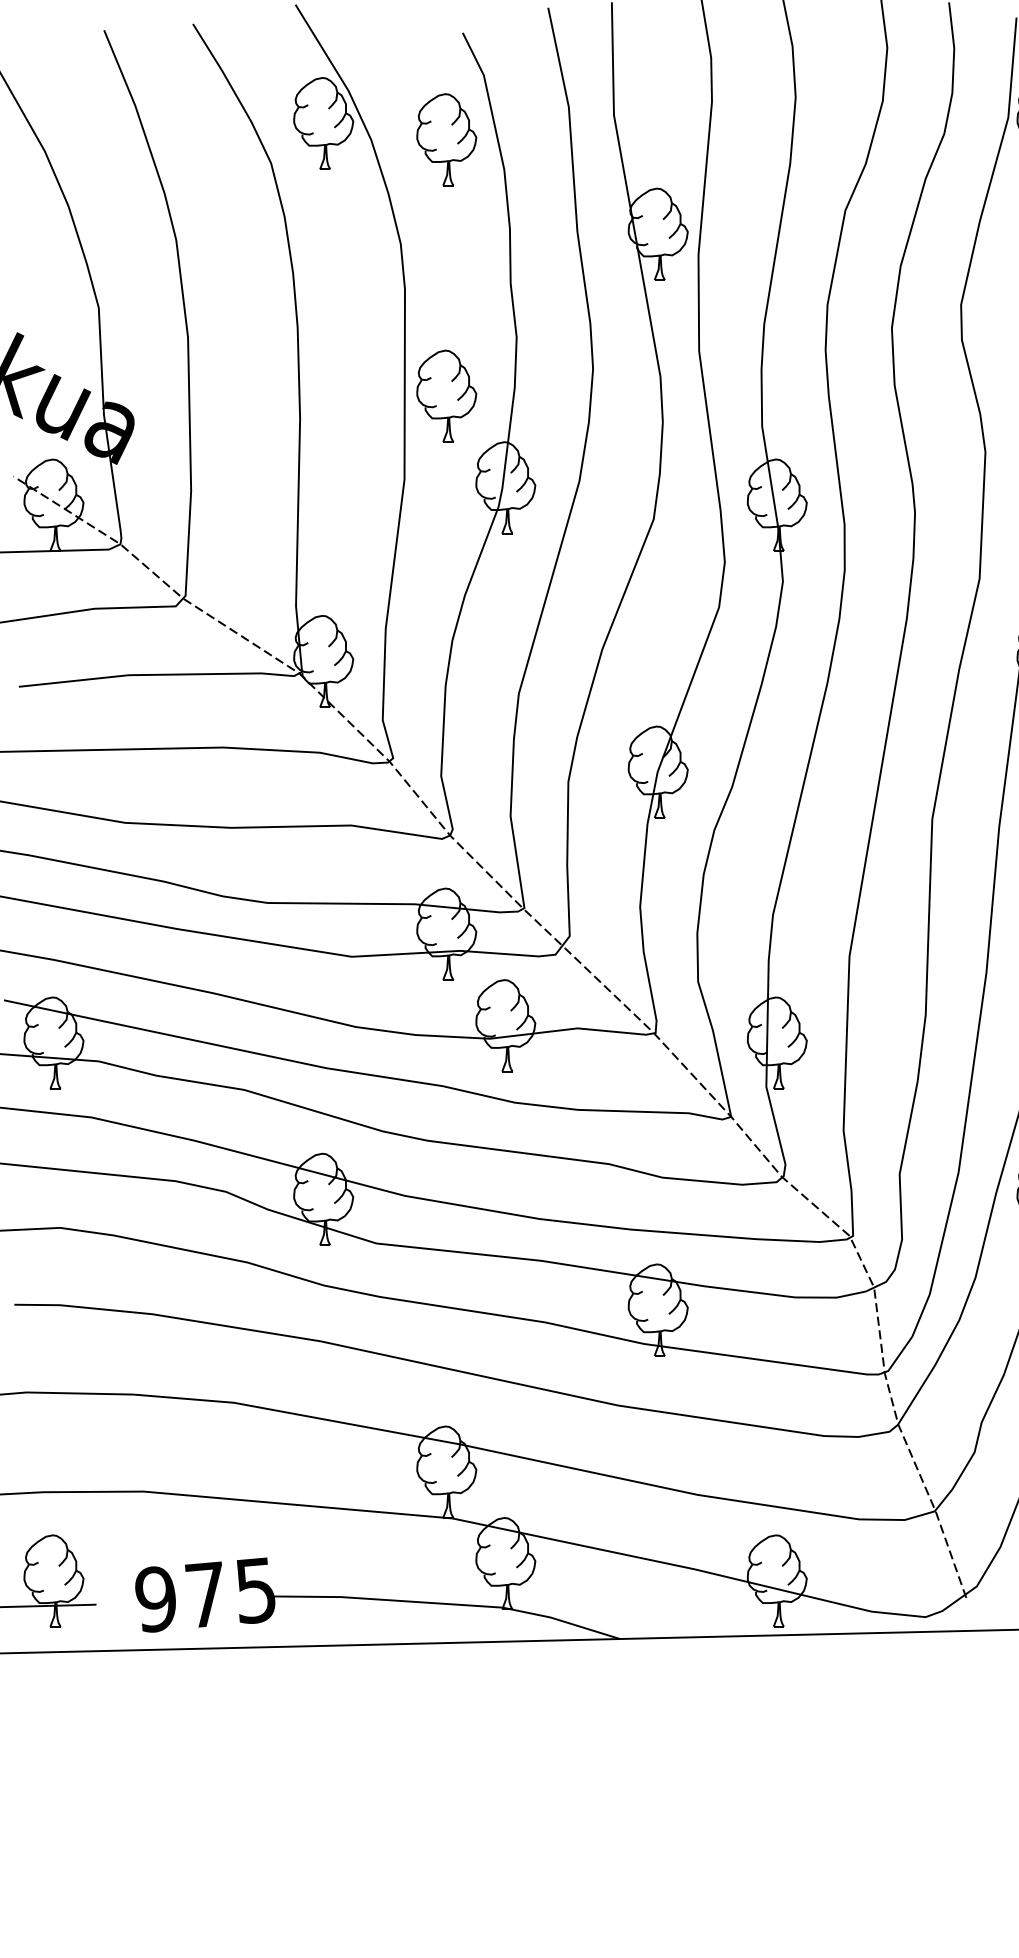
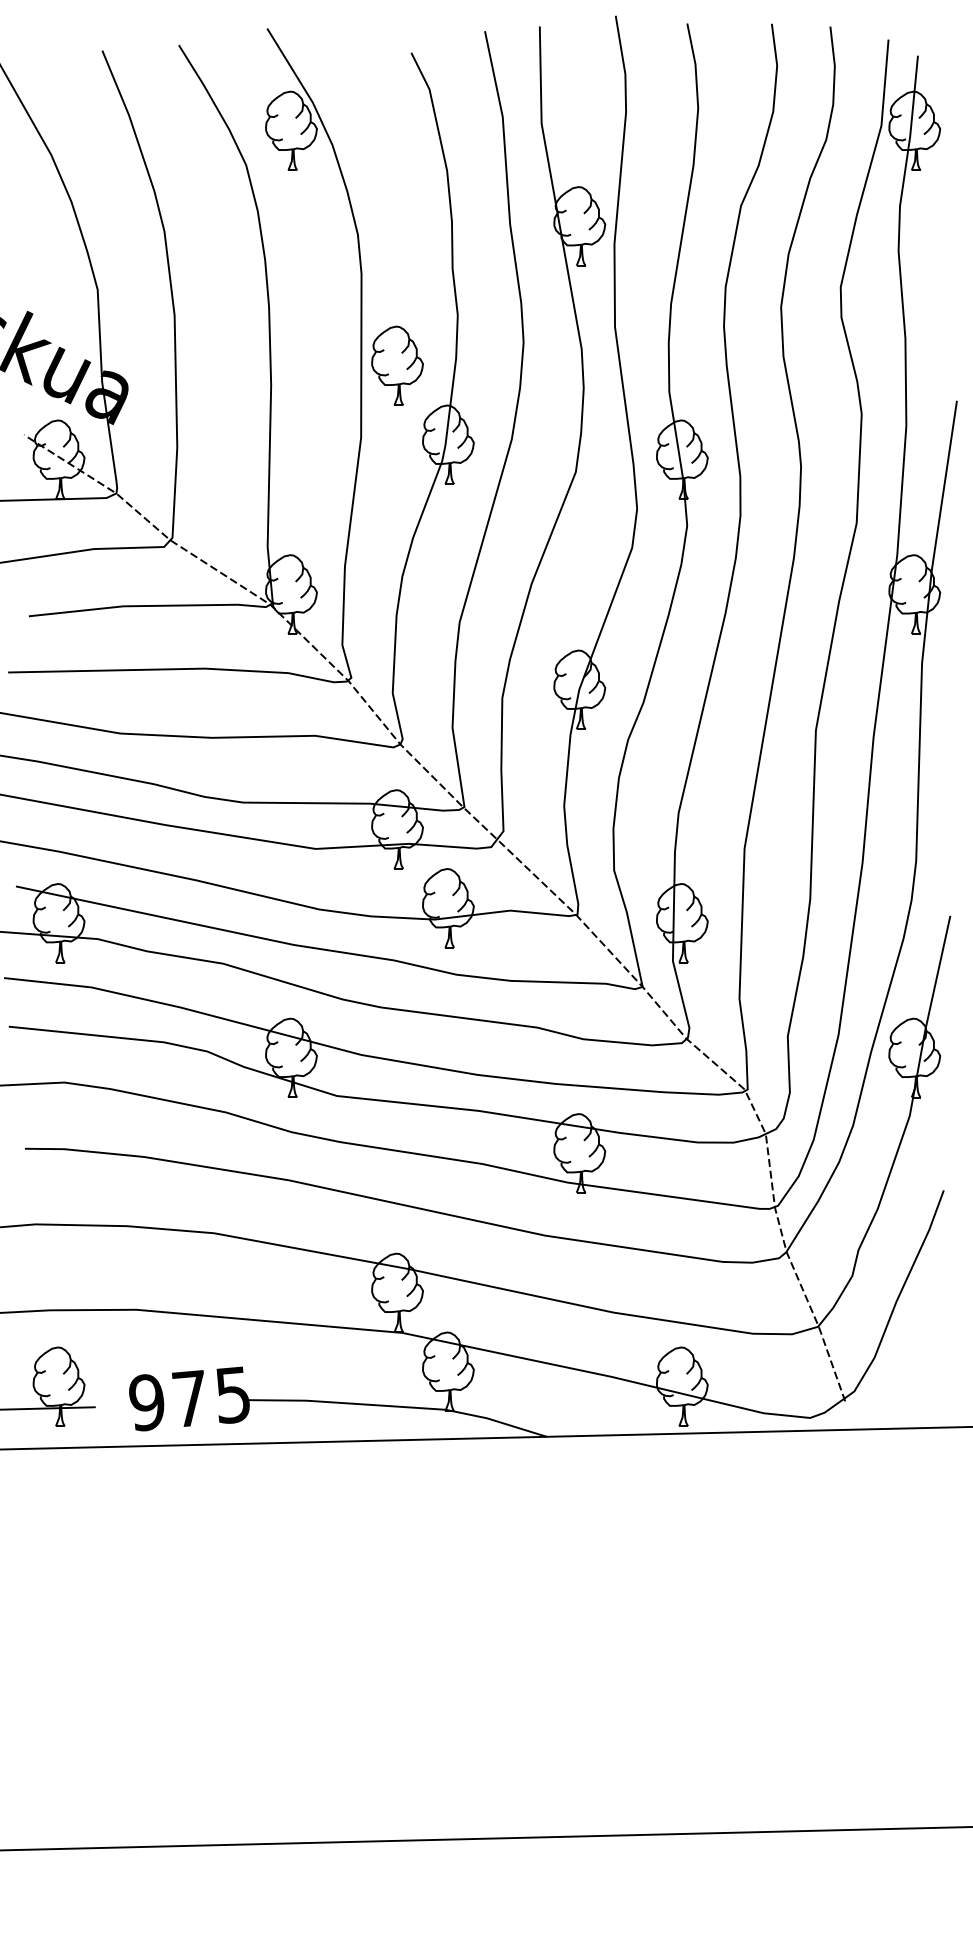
part: (446, 139) -> (397, 144), removed

